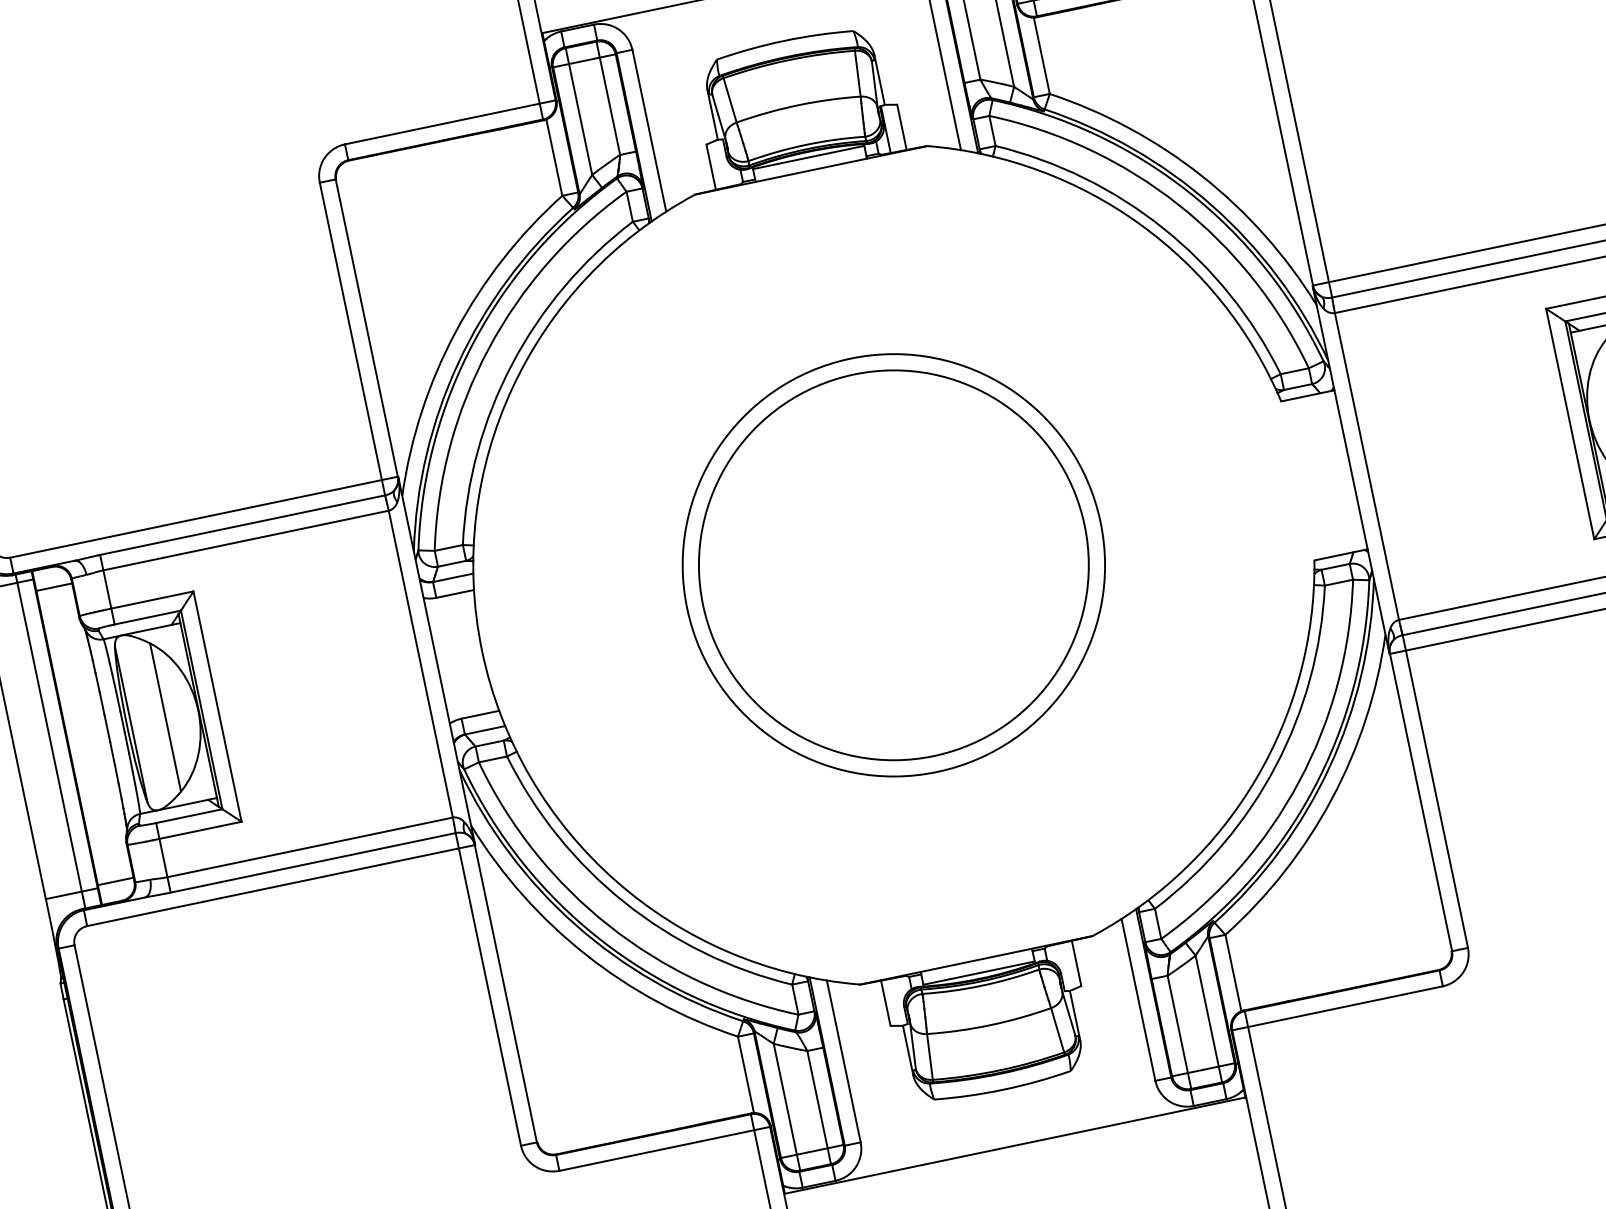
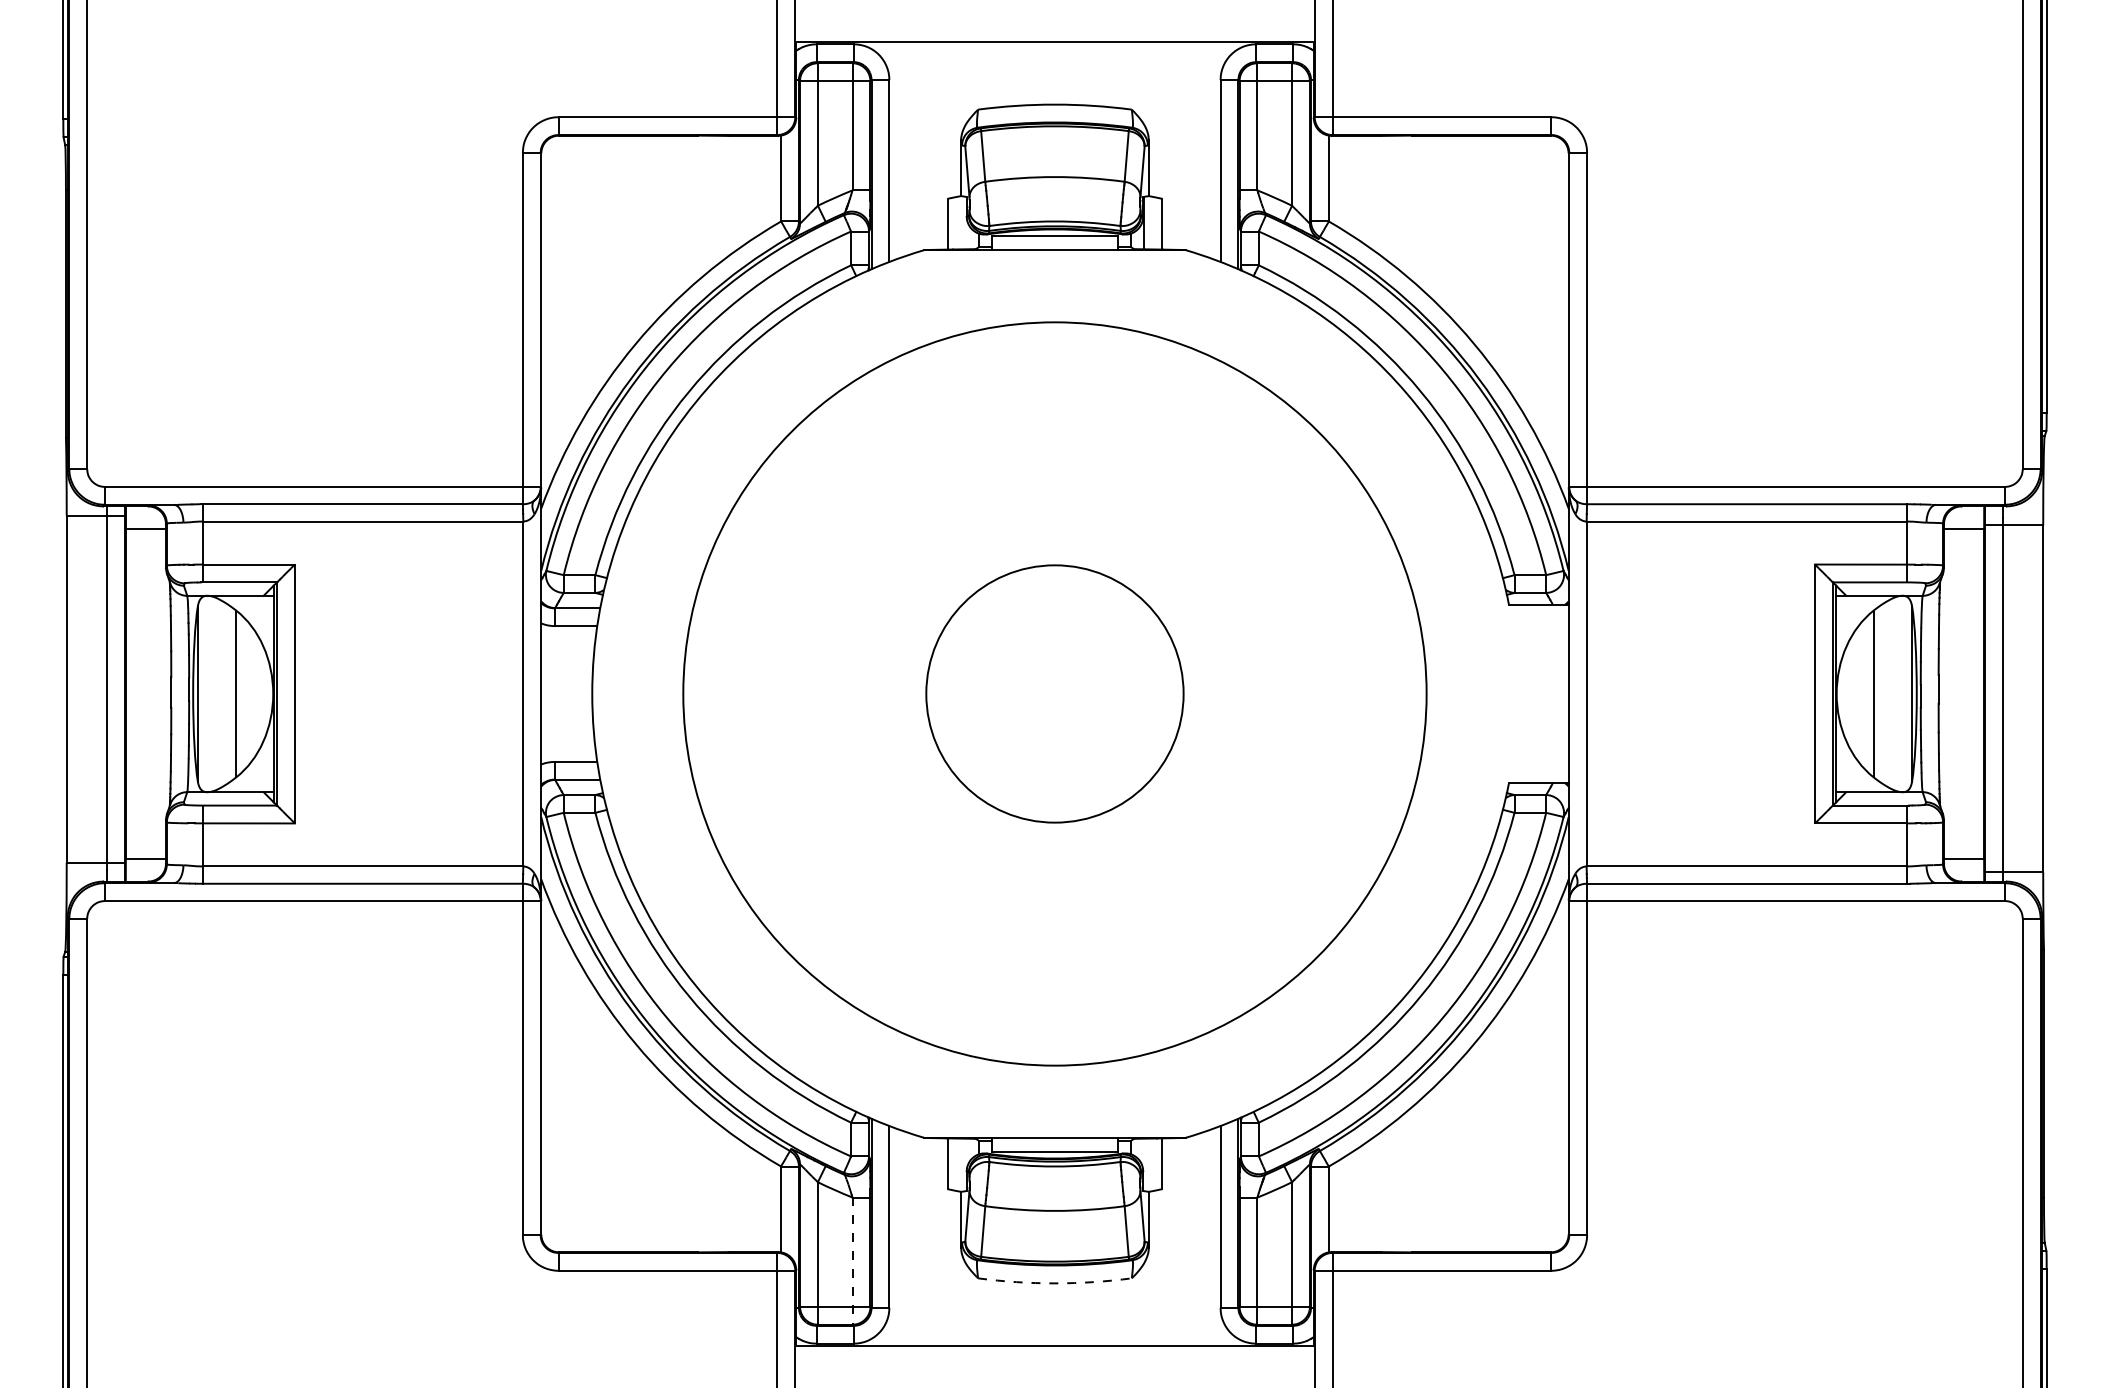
circle: (893, 564) -> (1054, 693), size x0.6
circle: (893, 564) -> (1054, 693), size x1.6
arc: (1003, 1089) -> (1054, 1283), solid -> dashed
line: (819, 1107) -> (852, 1261), solid -> dashed

